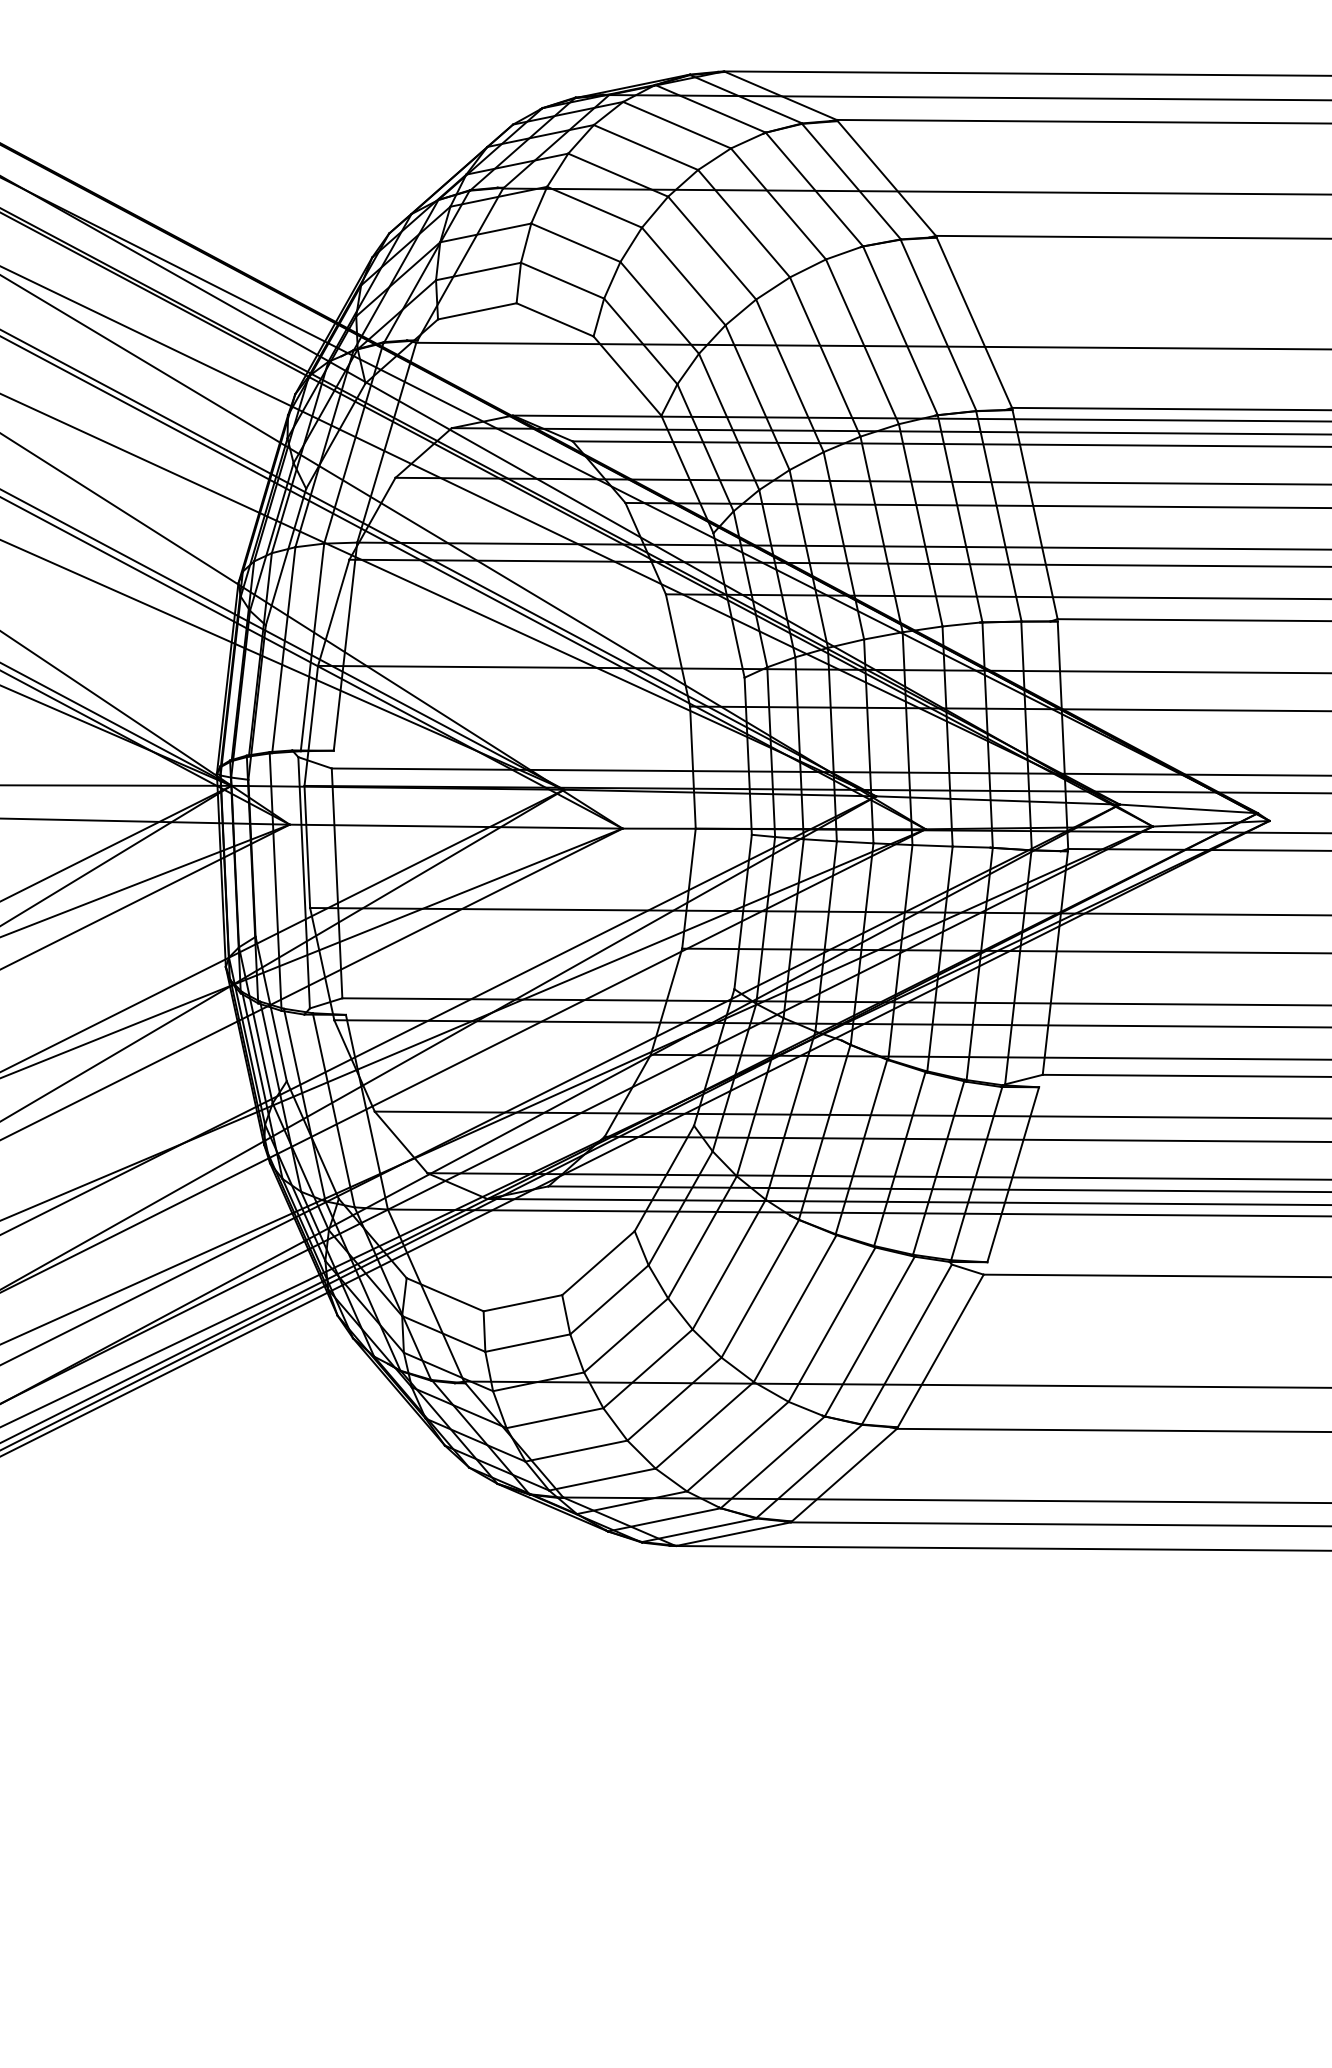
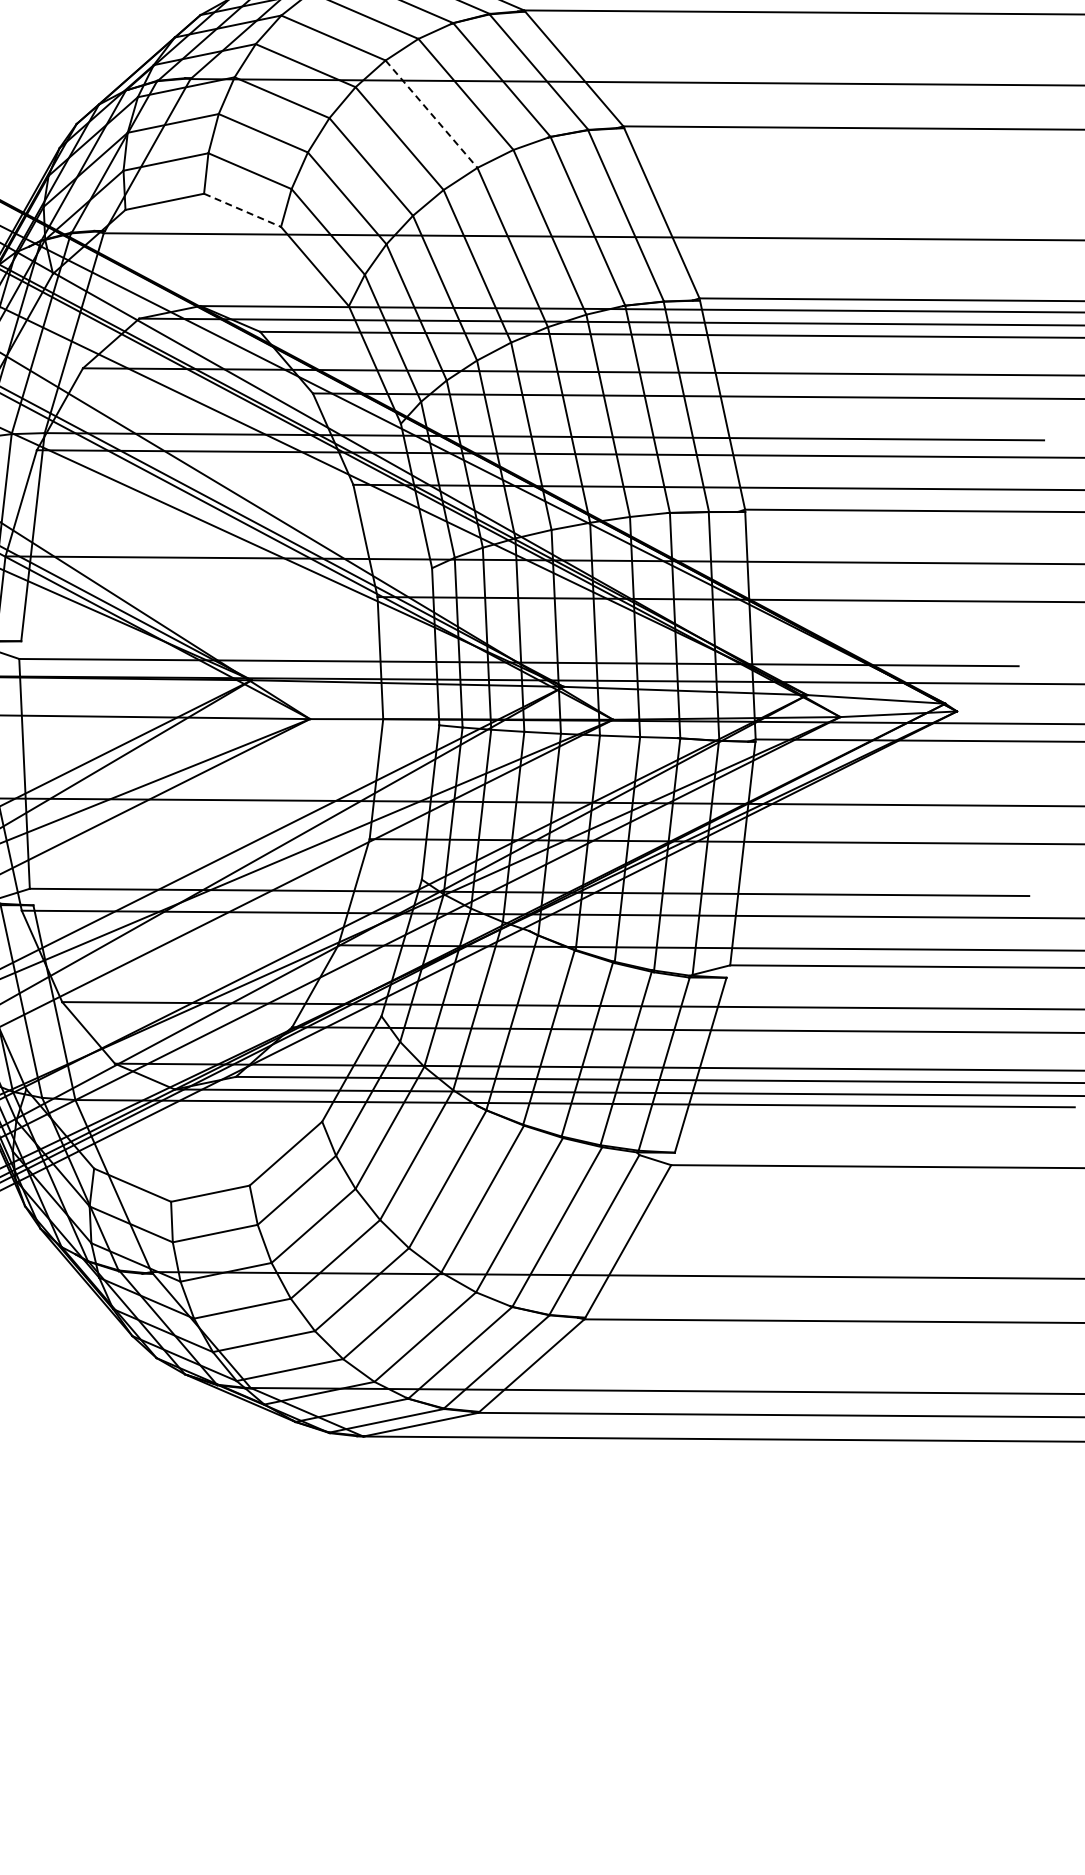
line: (744, 223) -> (431, 113), solid -> dashed
line: (555, 319) -> (242, 209), solid -> dashed

